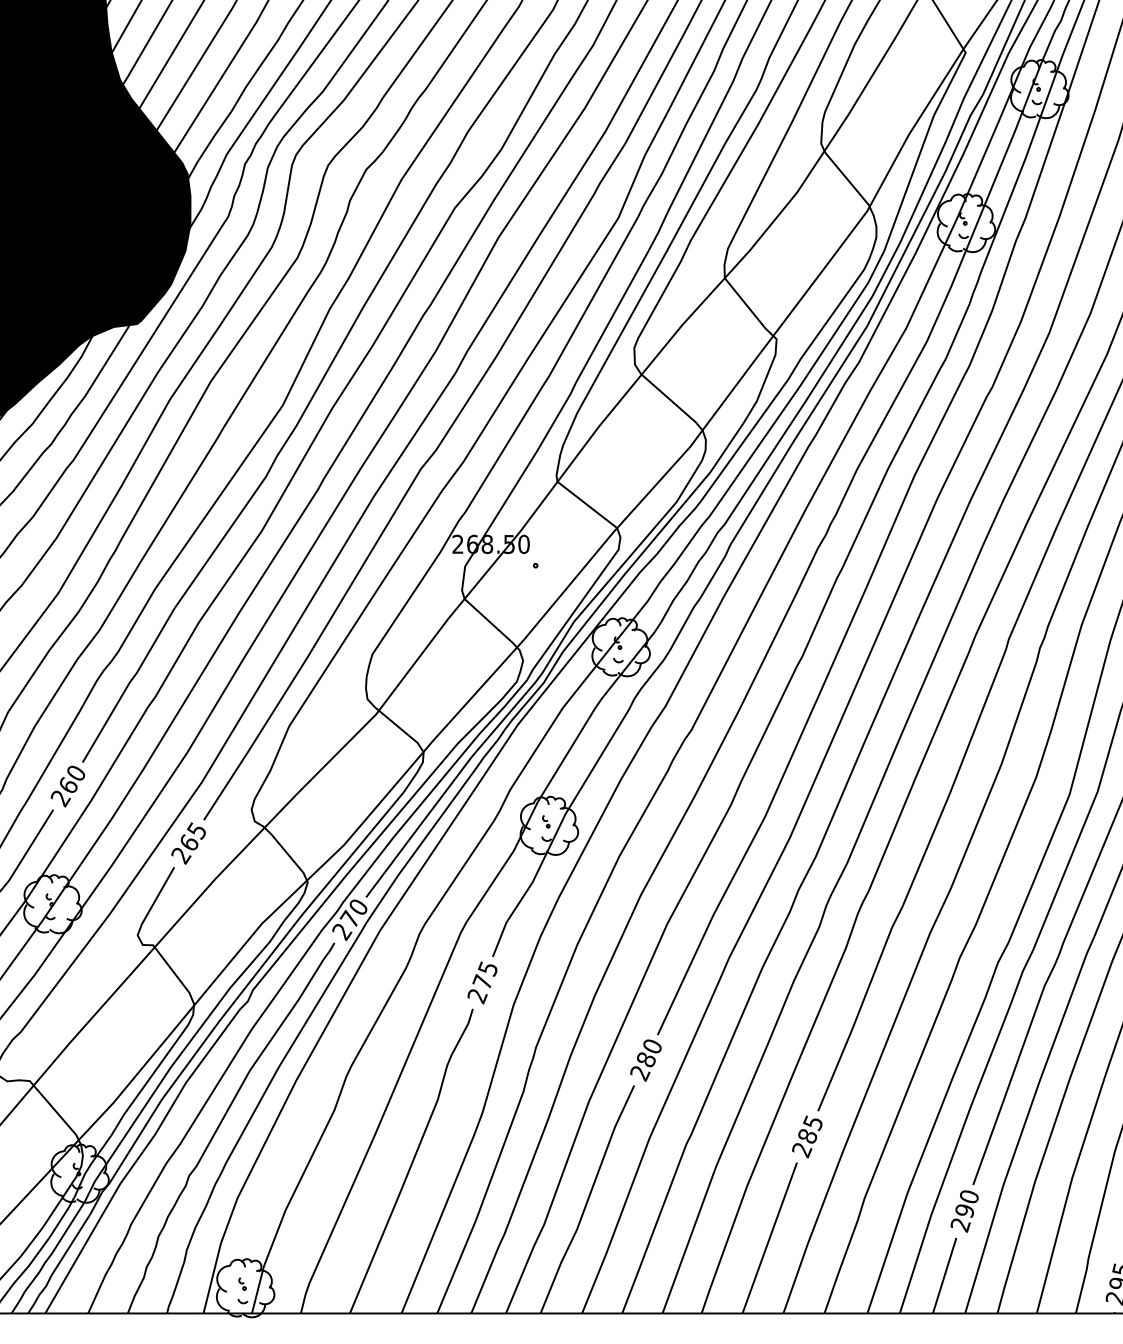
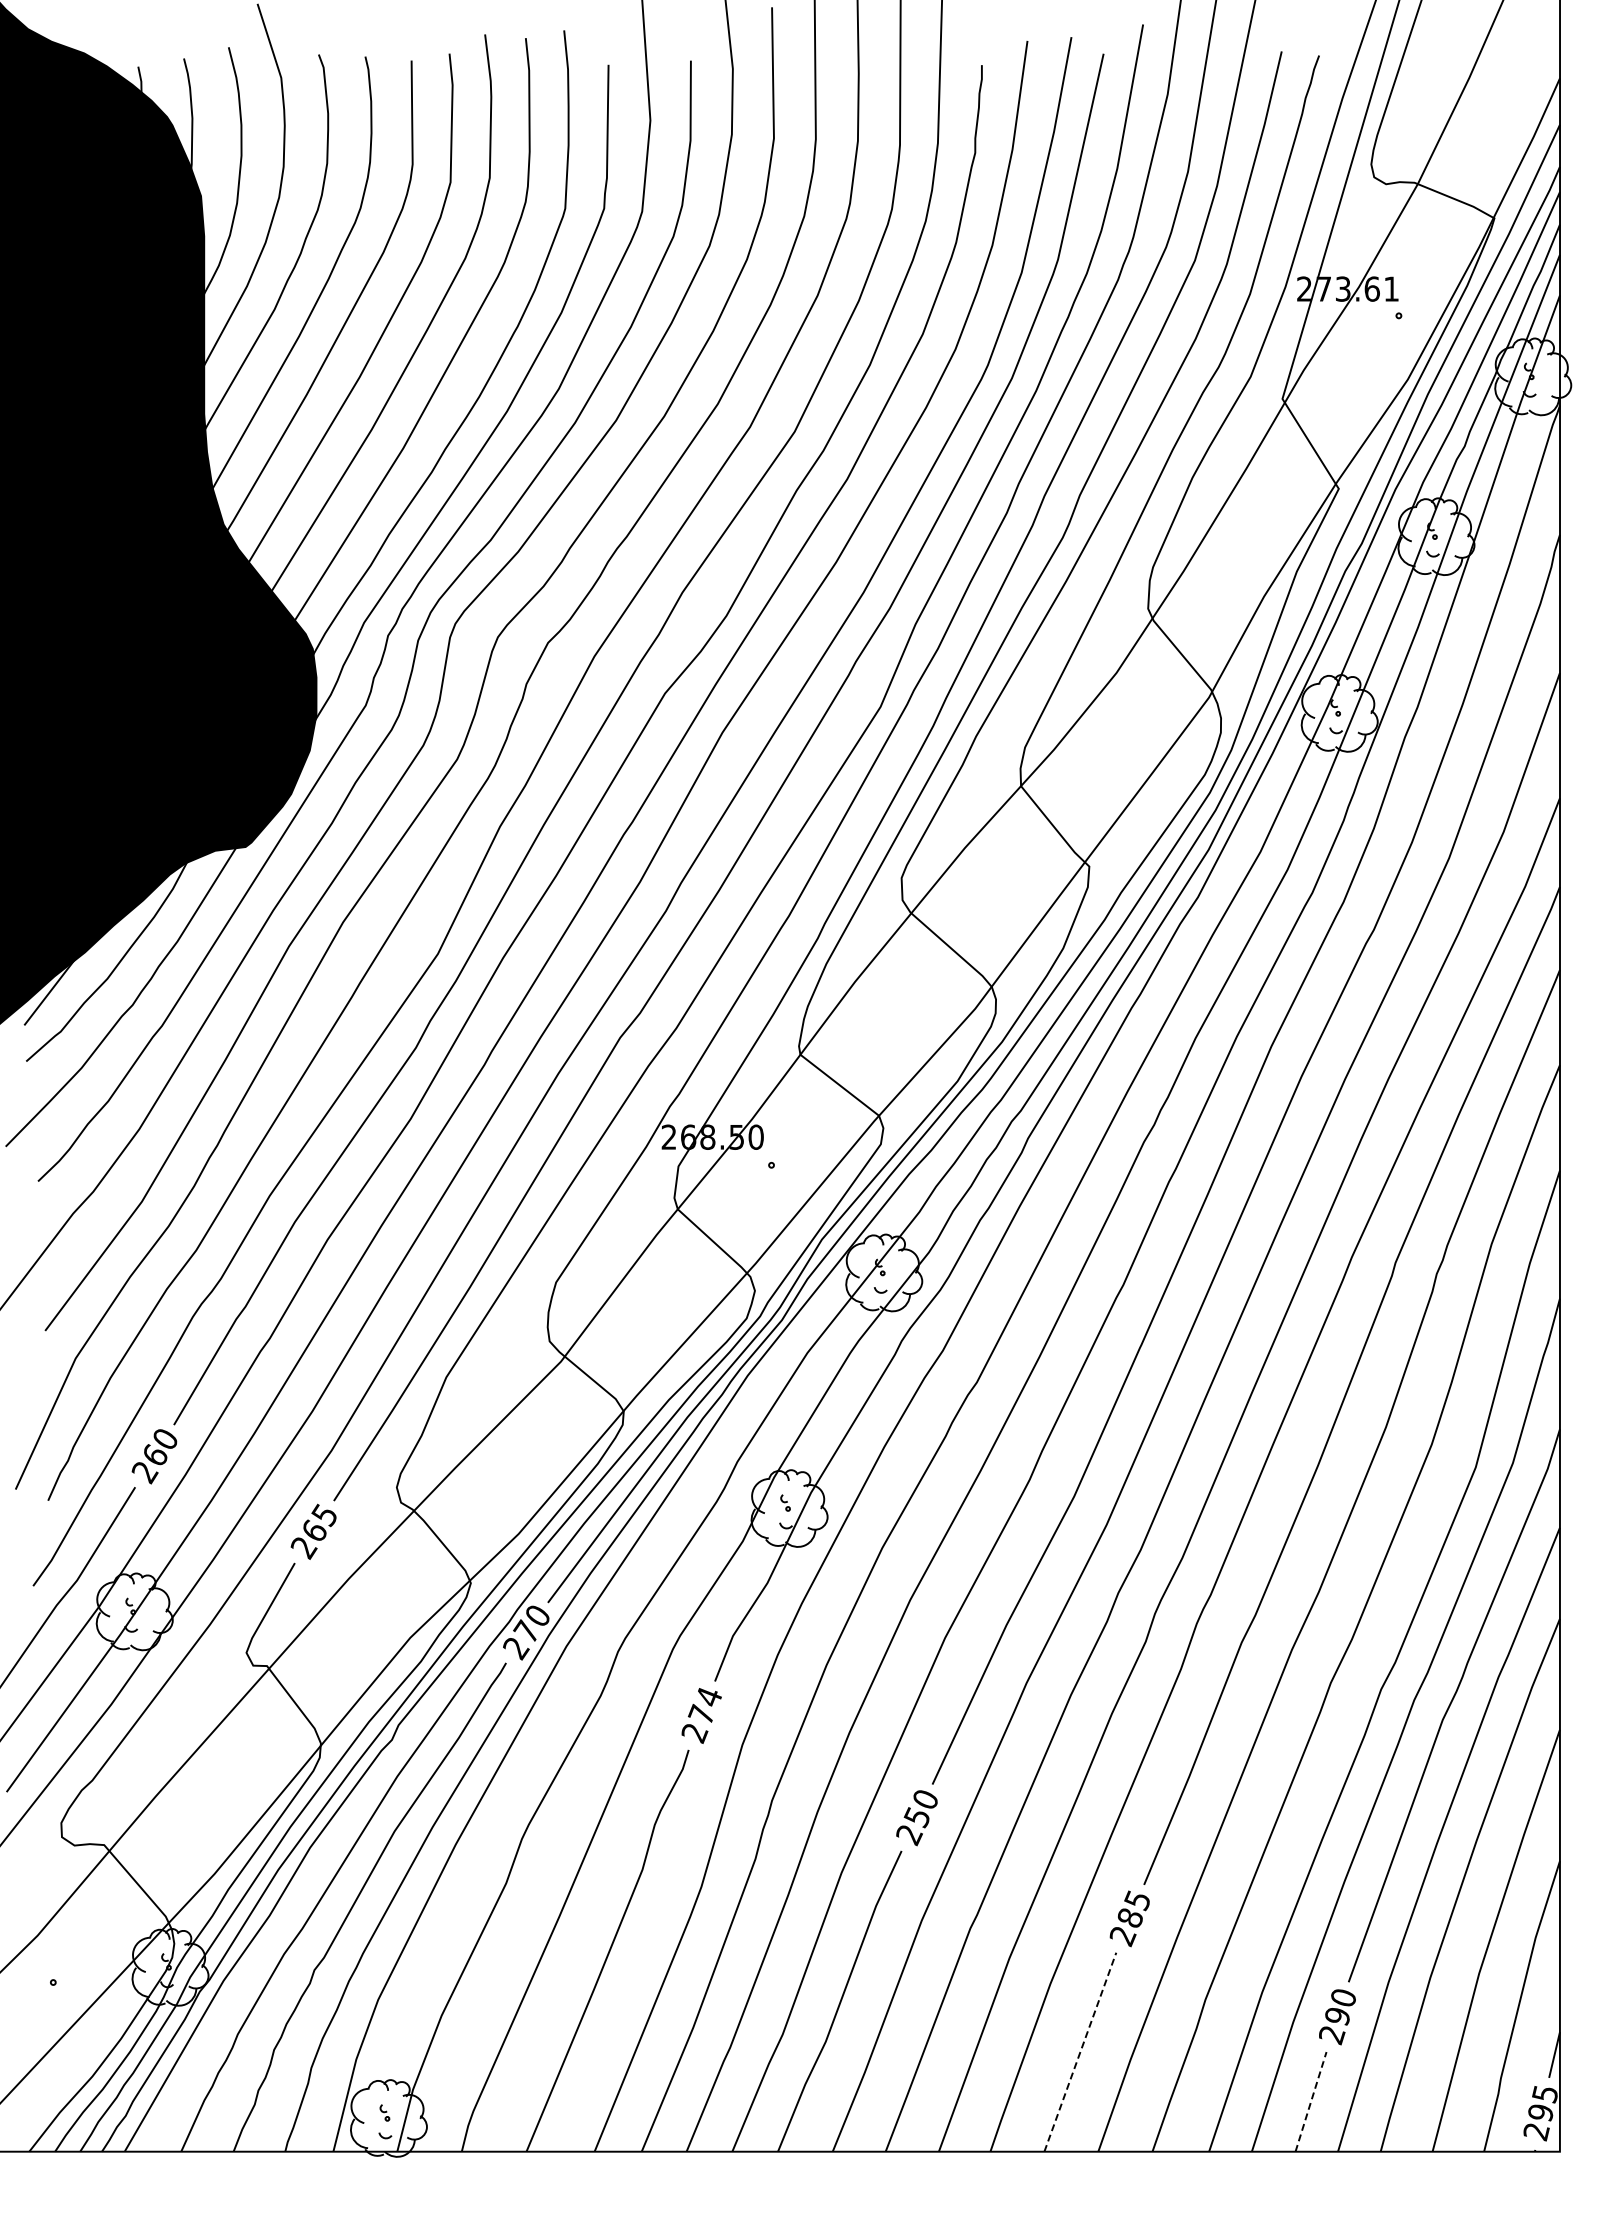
text: (487, 969) -> (708, 1697), 275 -> 274
text: (645, 1060) -> (916, 1817), 280 -> 250
line: (769, 1237) -> (1080, 2051), solid -> dashed
line: (945, 1275) -> (1311, 2101), solid -> dashed

